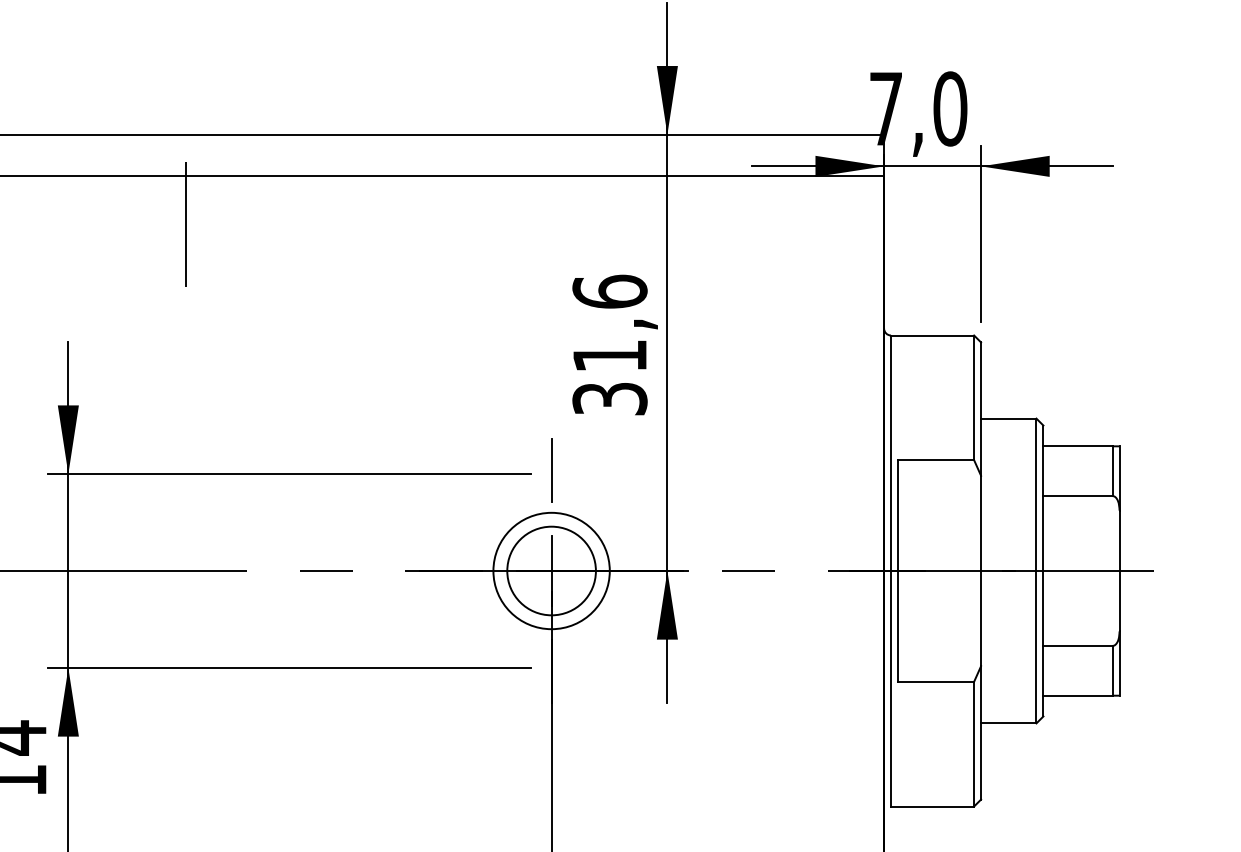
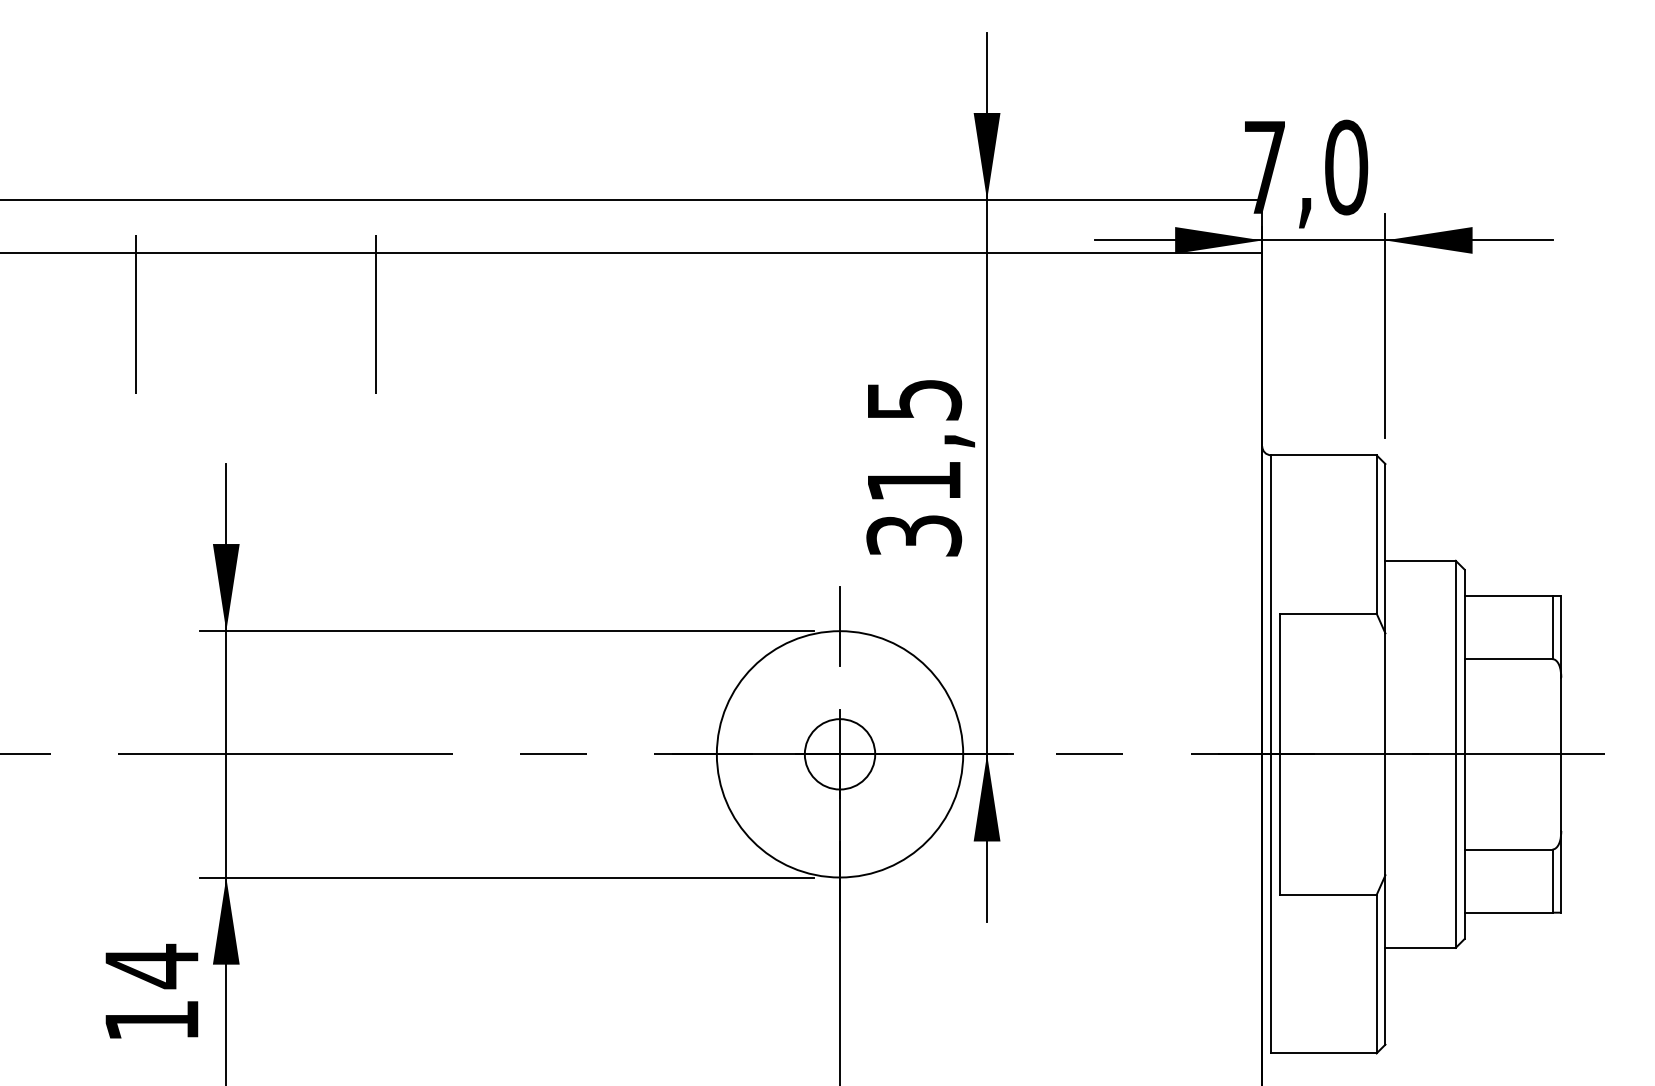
text: (610, 291) -> (914, 399), 31,6 -> 31,5
circle: (551, 571) -> (839, 754), size x0.62
circle: (551, 571) -> (839, 754), size x1.67

